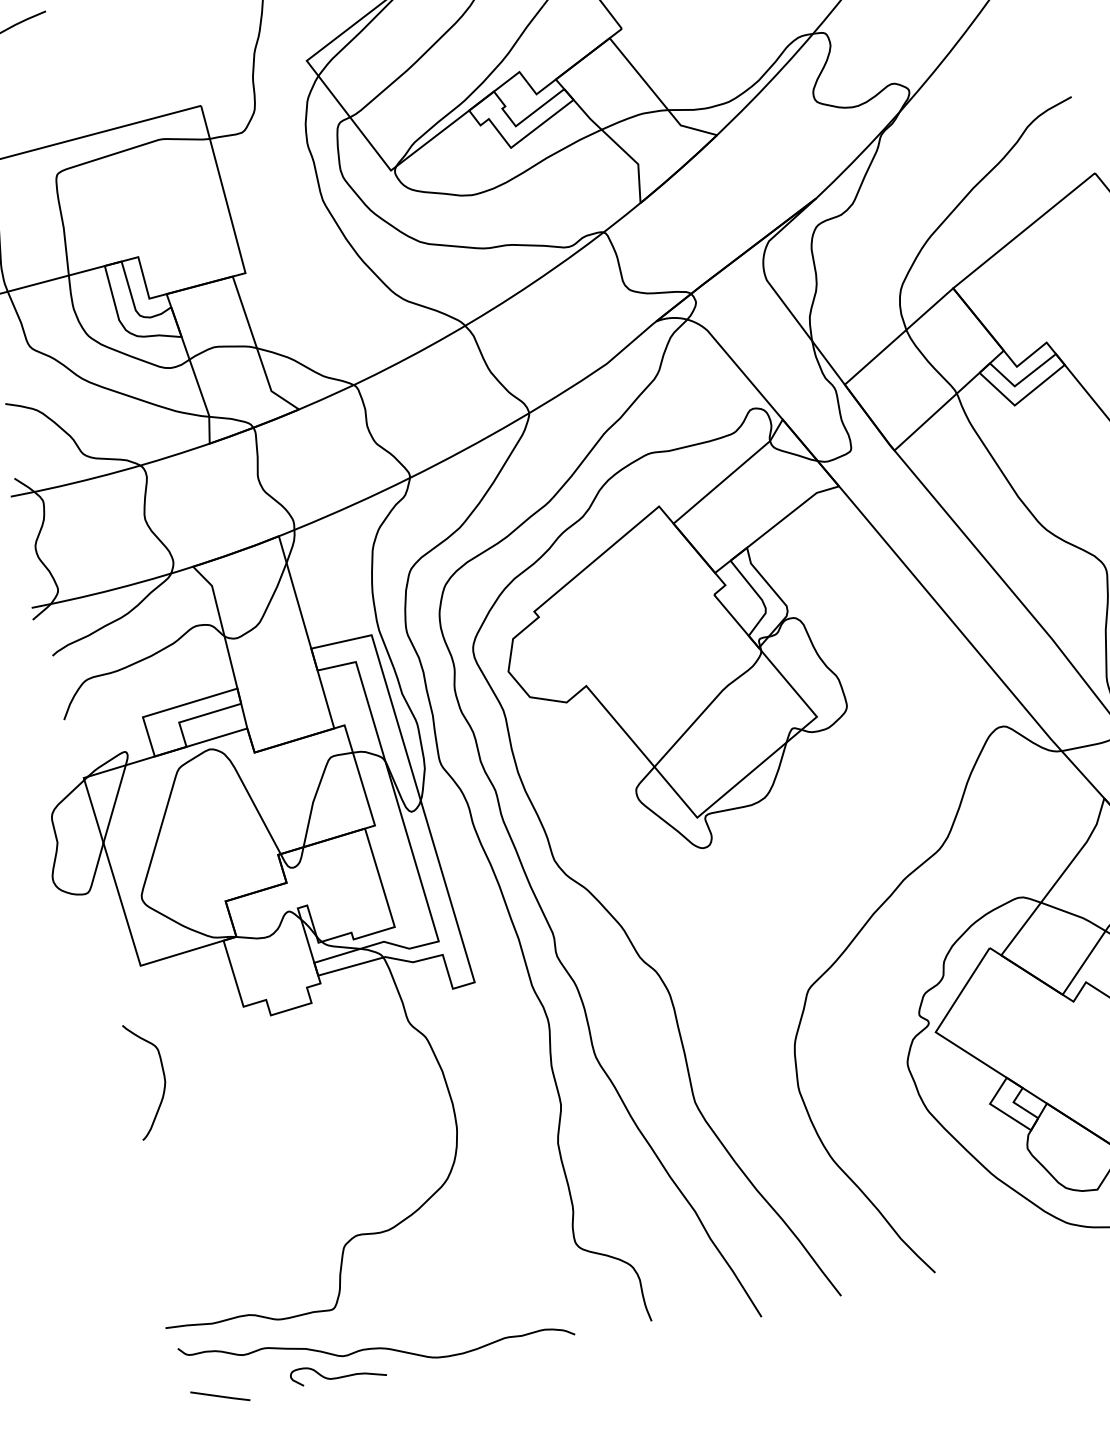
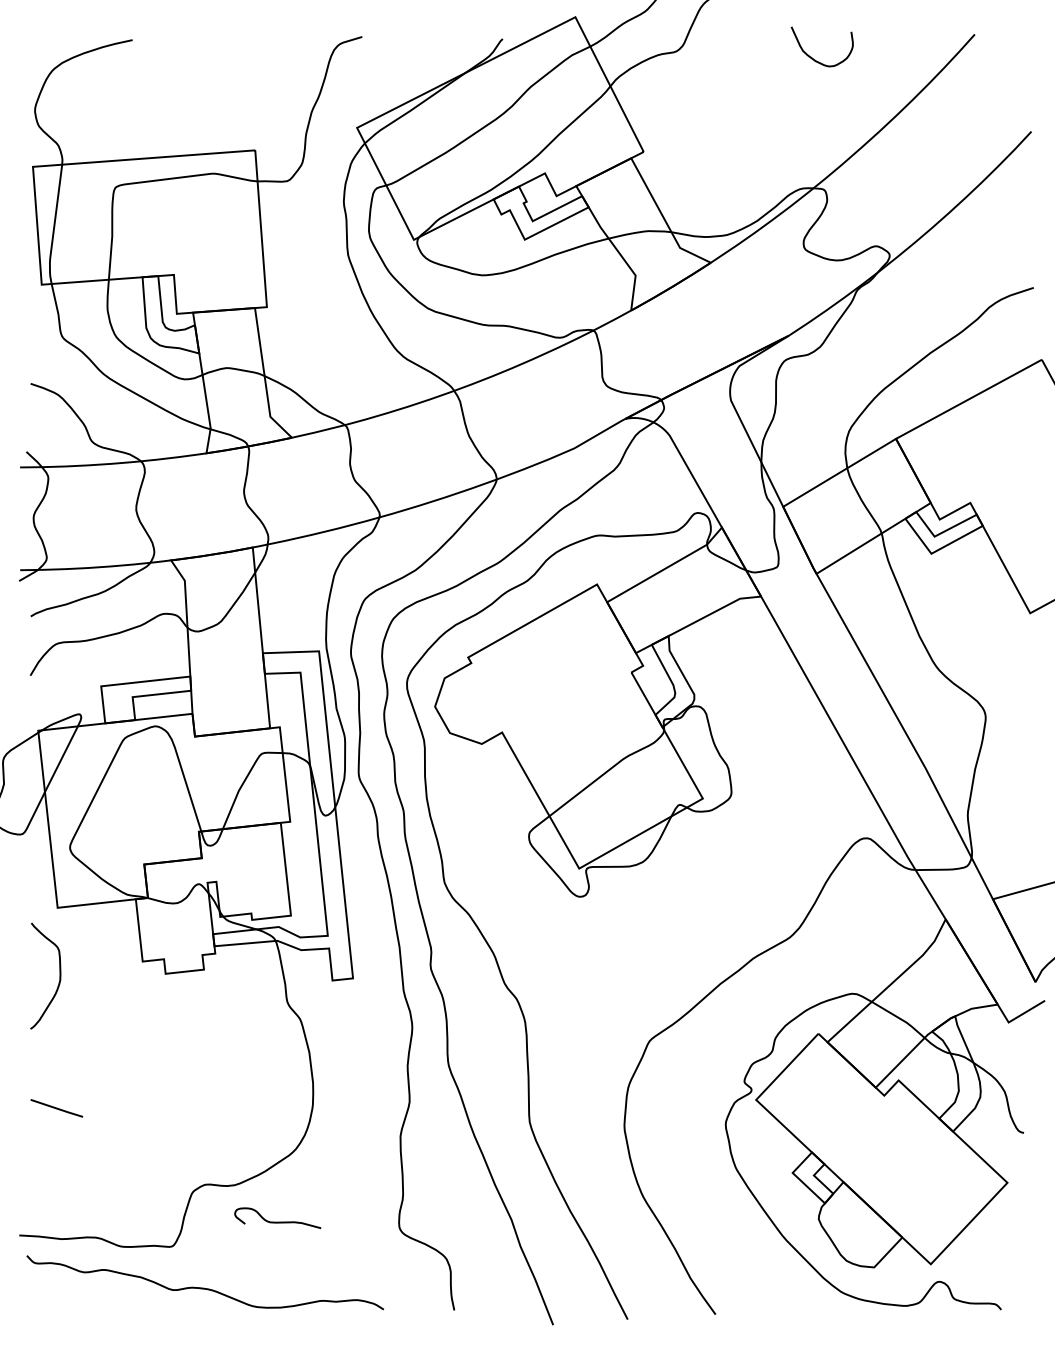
curve: (163, 1076) -> (59, 975), moved
curve: (338, 1376) -> (277, 1221), moved
line: (219, 1396) -> (56, 1108), moved

